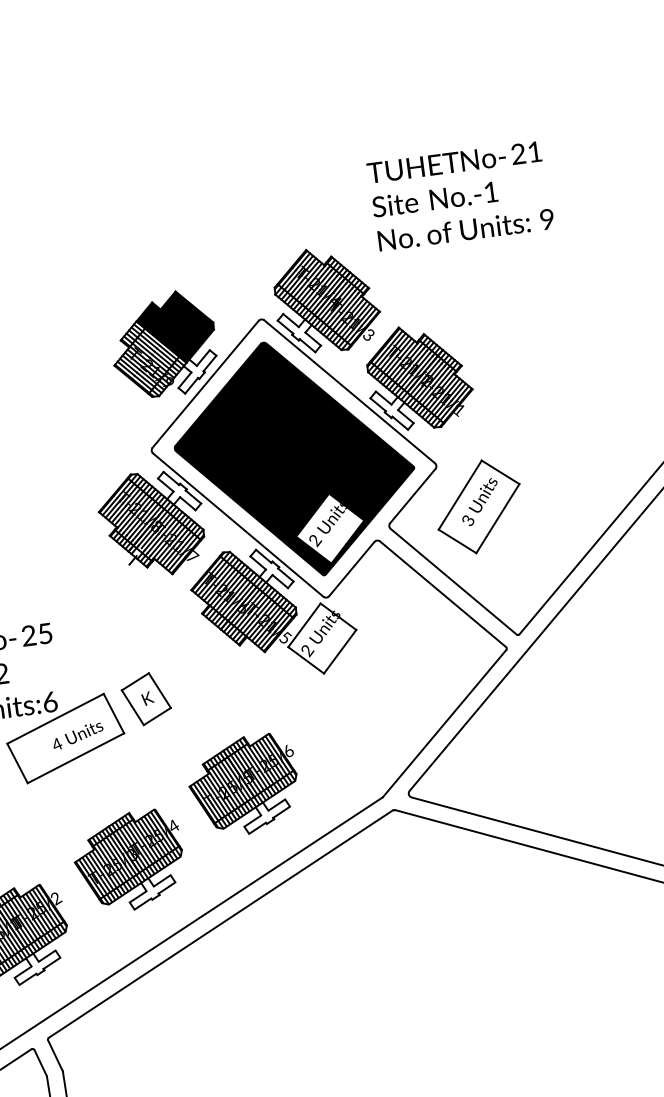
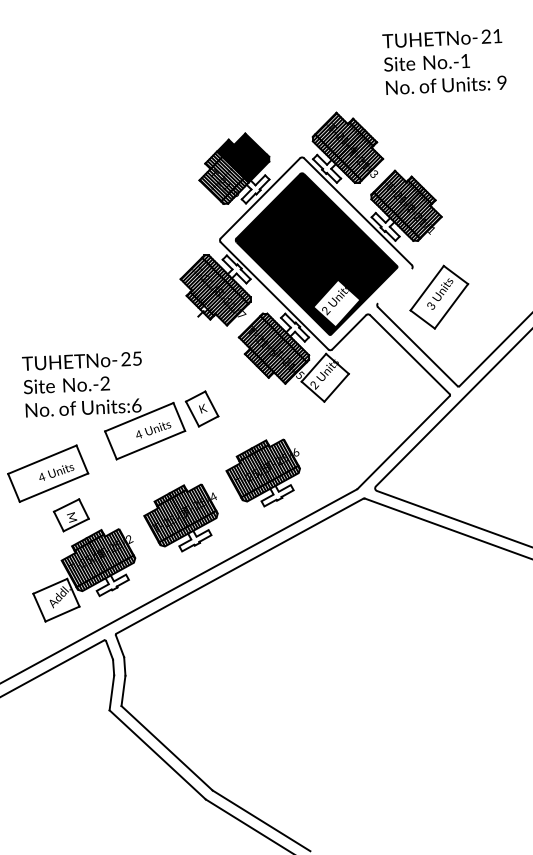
text: (460, 195) -> (444, 61), moved
line: (412, 496) -> (394, 286), removed

